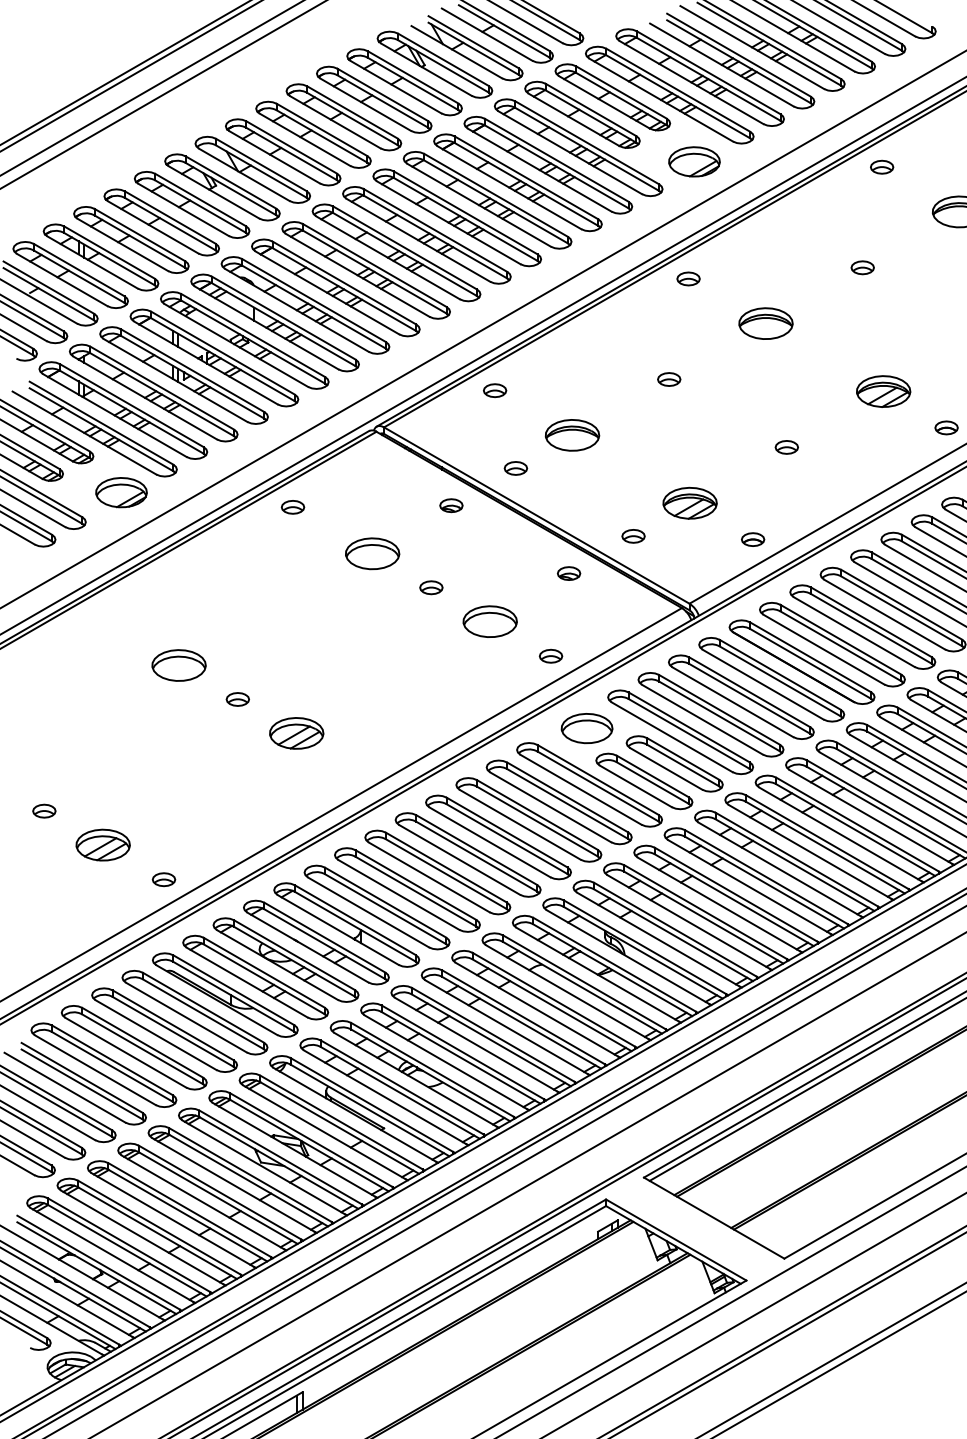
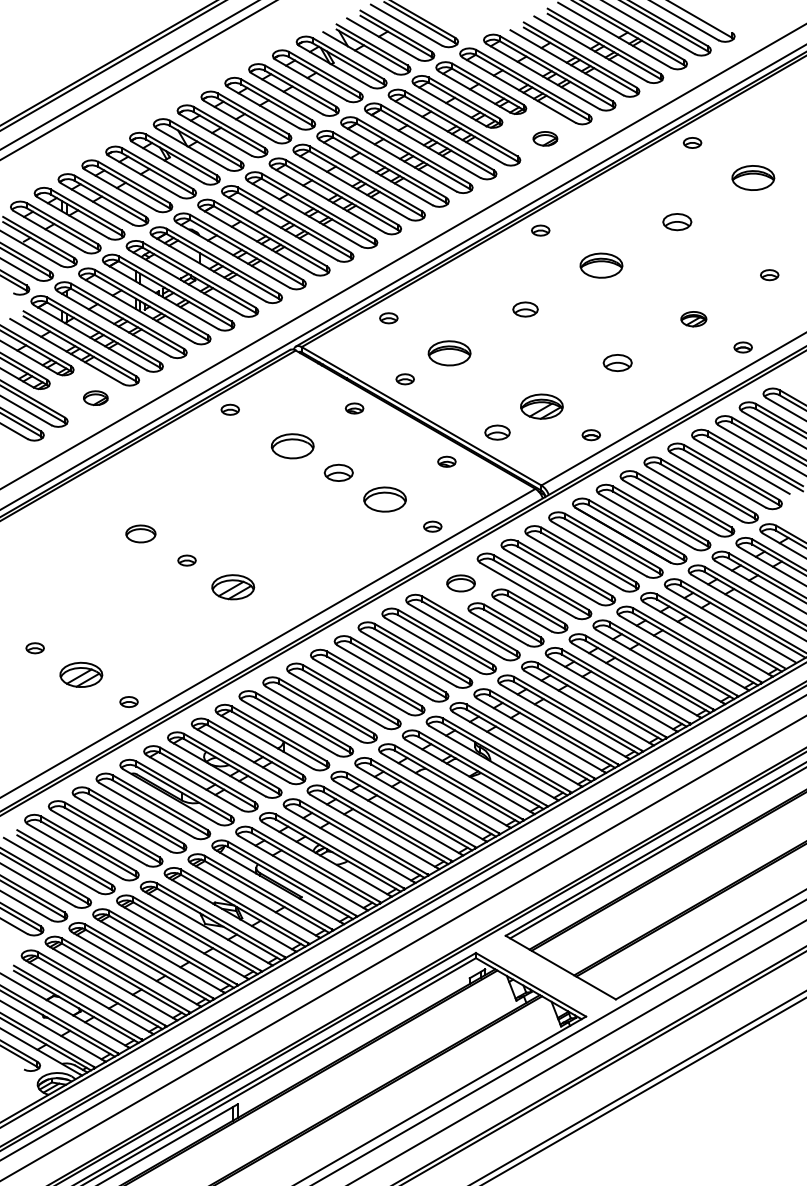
part: (694, 161) -> (545, 138), size x0.6
part: (862, 267) -> (677, 221), size x1.6
part: (669, 379) -> (525, 309), size x1.4
part: (883, 392) -> (693, 319), size x0.6
part: (786, 447) -> (617, 362), size x1.6
part: (121, 491) -> (95, 397), size x0.6
part: (633, 536) -> (497, 432), size x1.4
part: (430, 587) -> (338, 472), size x1.6
part: (178, 664) -> (140, 533), size x0.7
part: (586, 728) -> (460, 583), size x0.7

